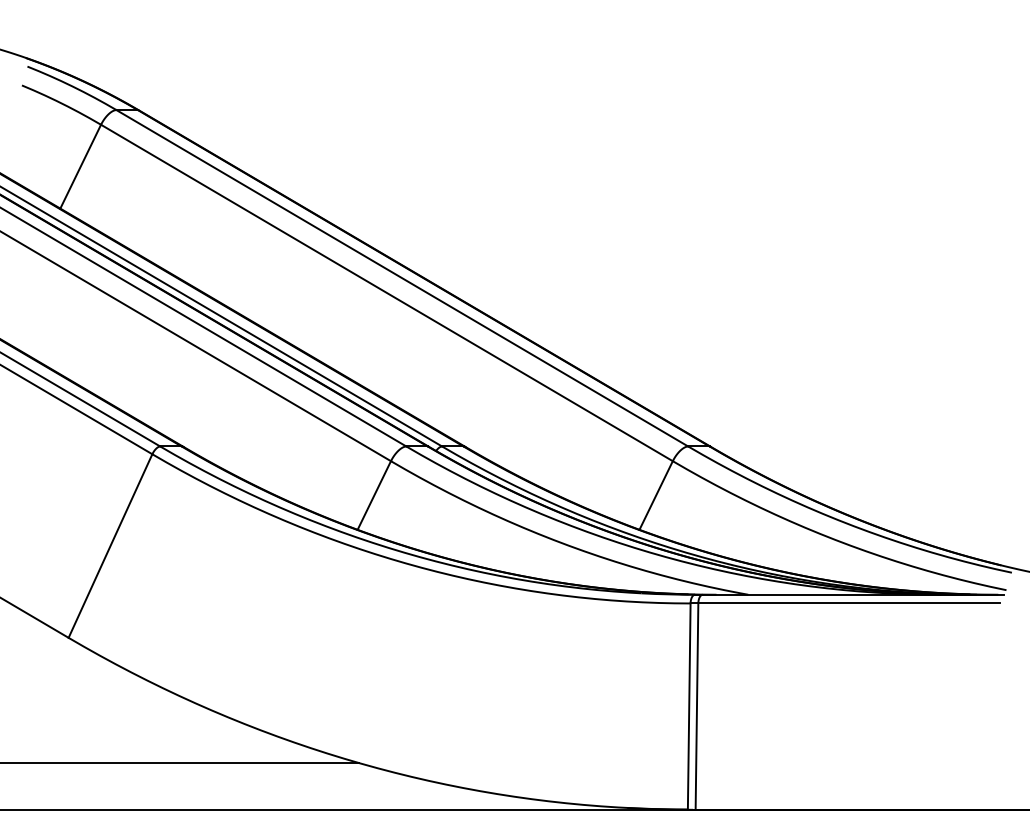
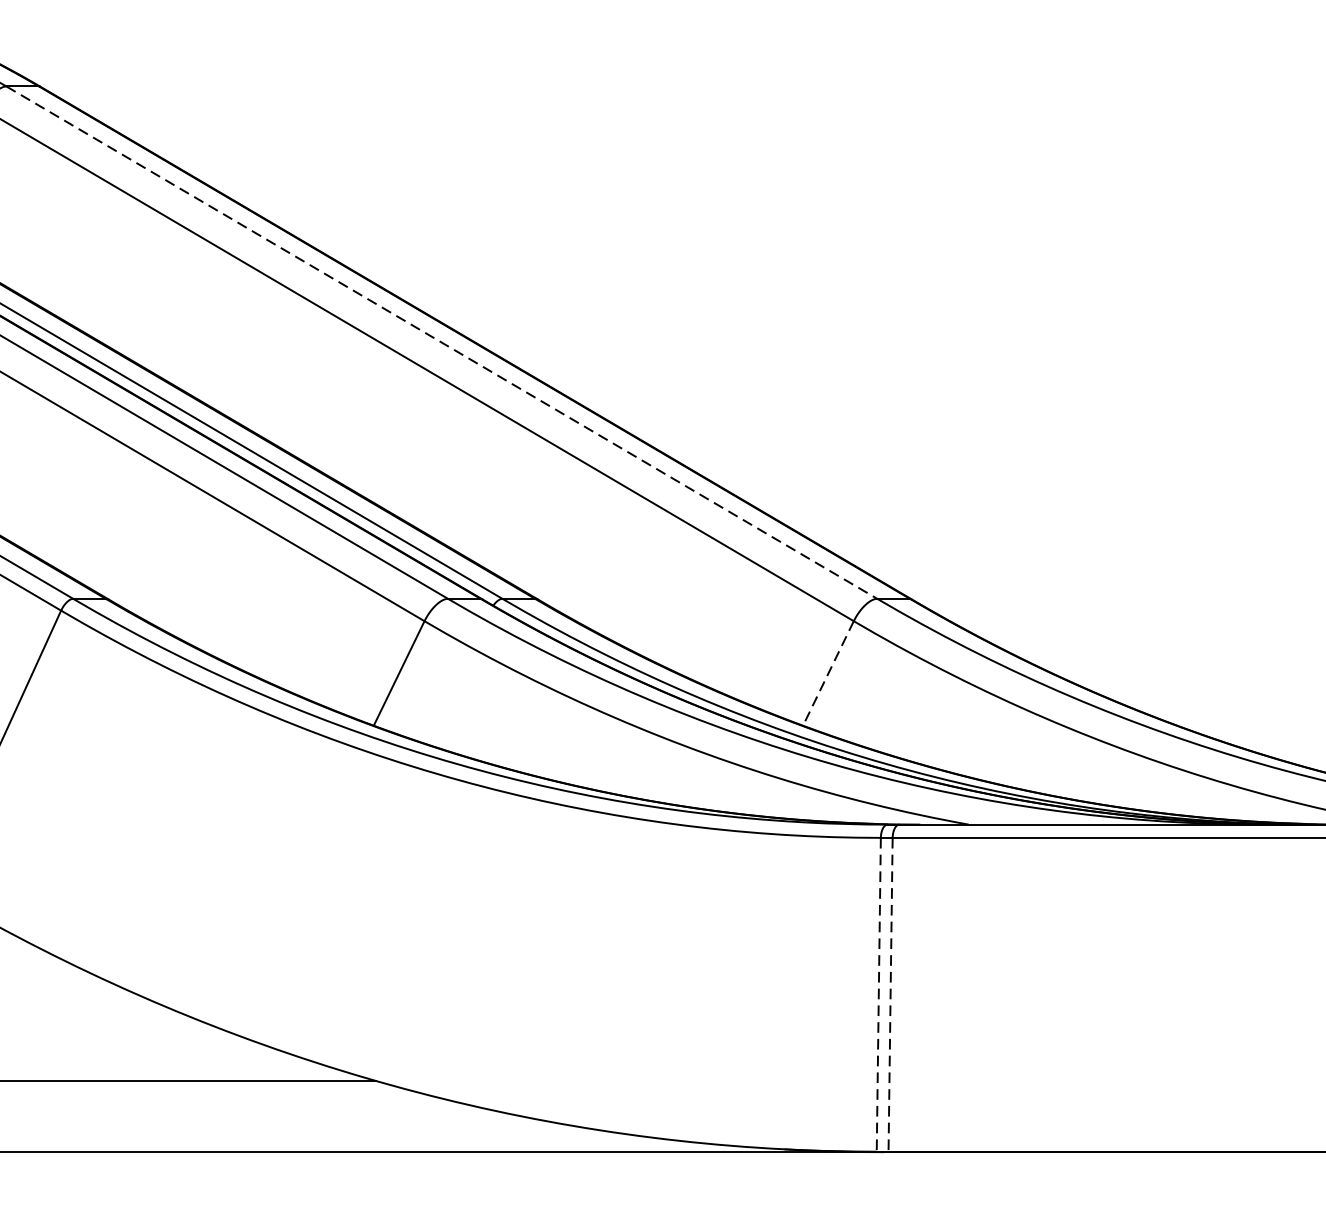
line: (402, 278) -> (442, 342), solid -> dashed
line: (655, 495) -> (827, 673), solid -> dashed
line: (689, 706) -> (879, 994), solid -> dashed
line: (696, 706) -> (889, 994), solid -> dashed

